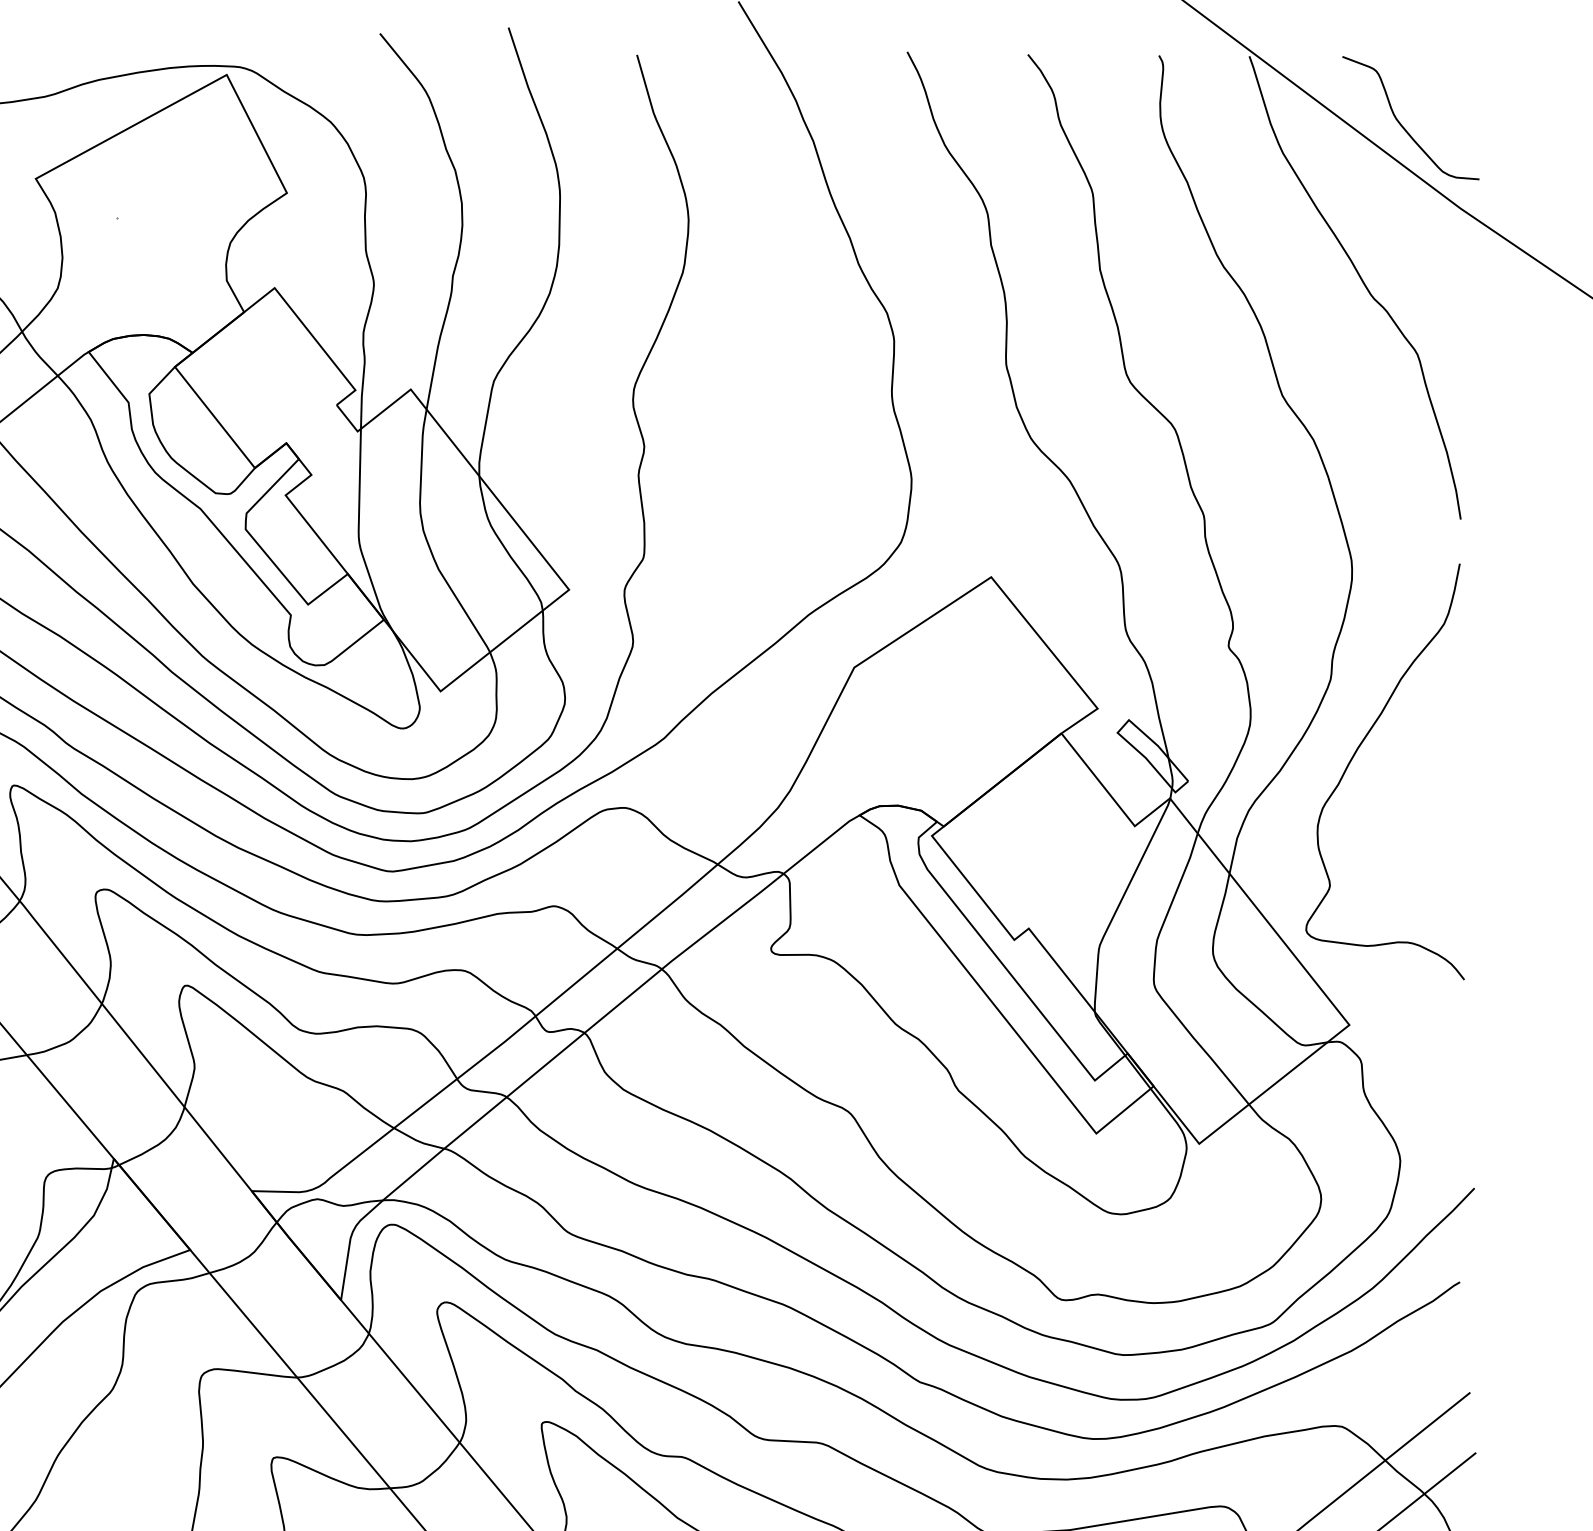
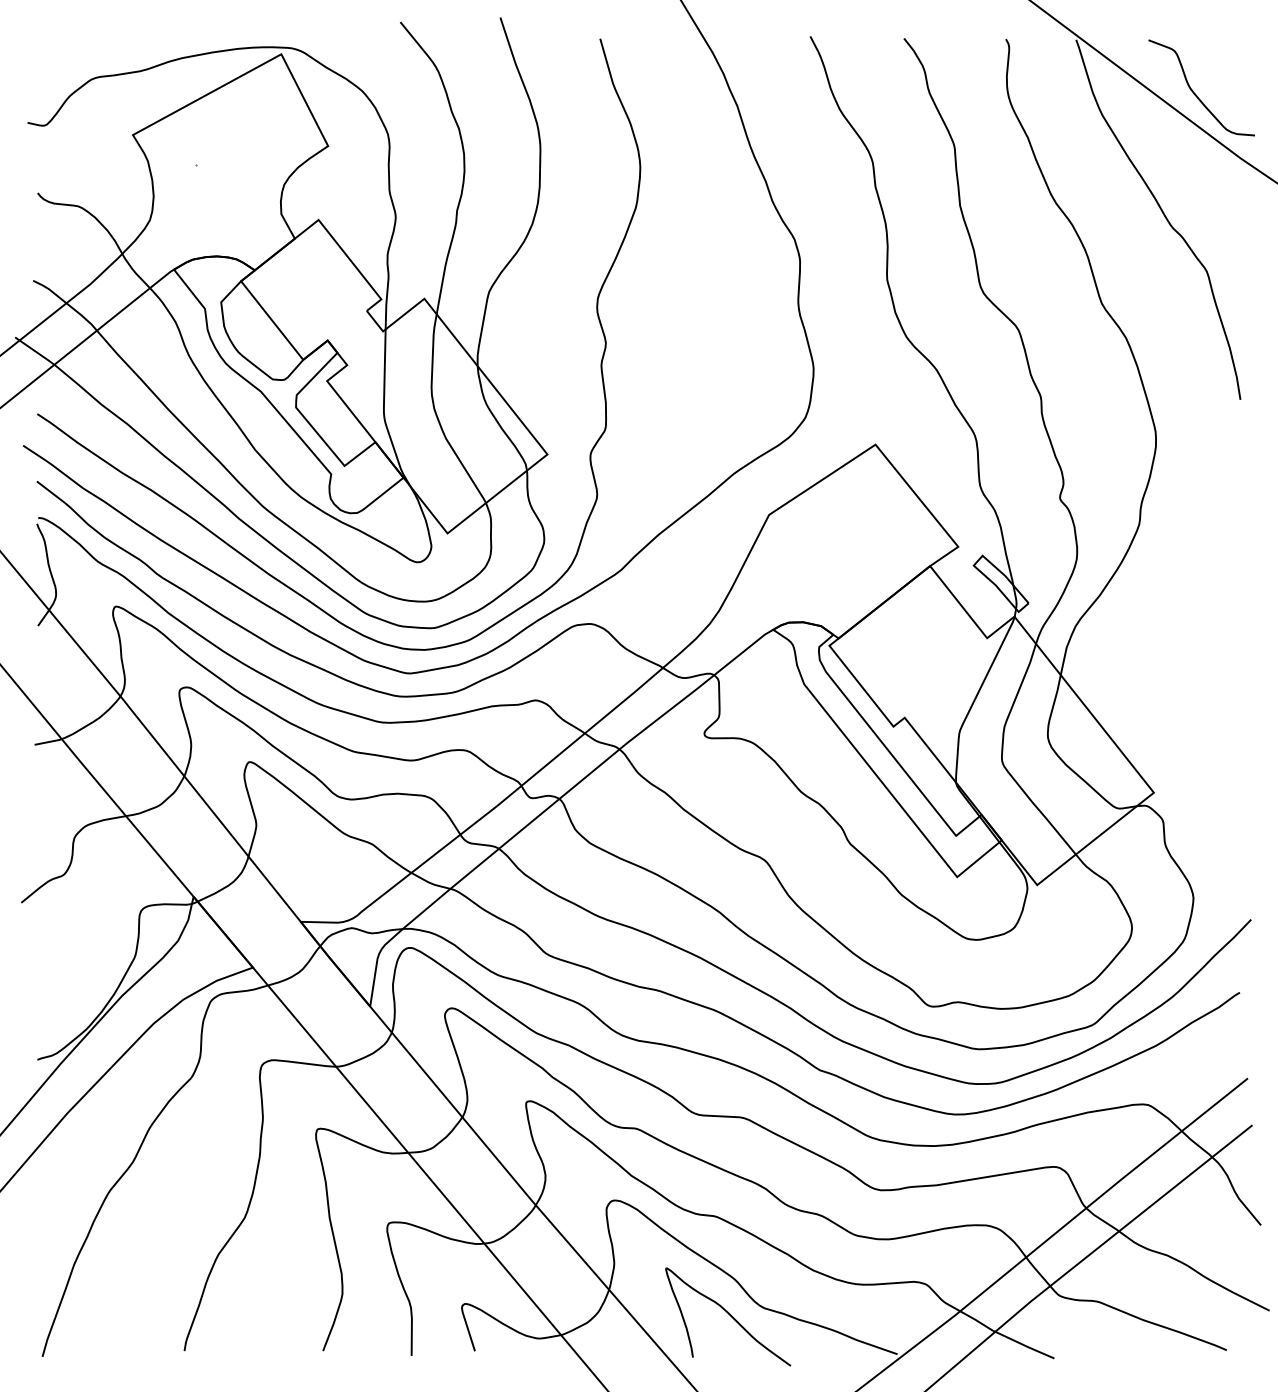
curve: (1355, 755) -> (1158, 583), removed

